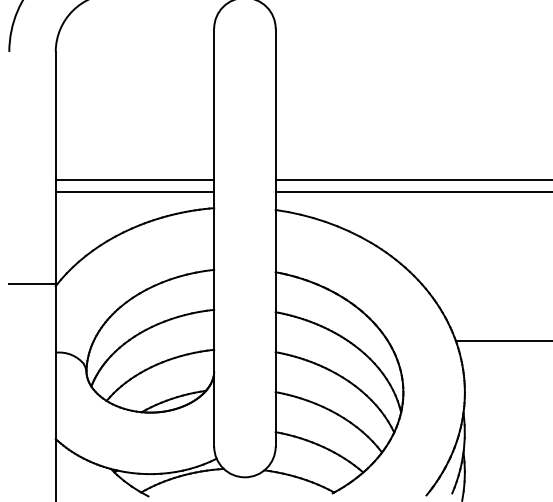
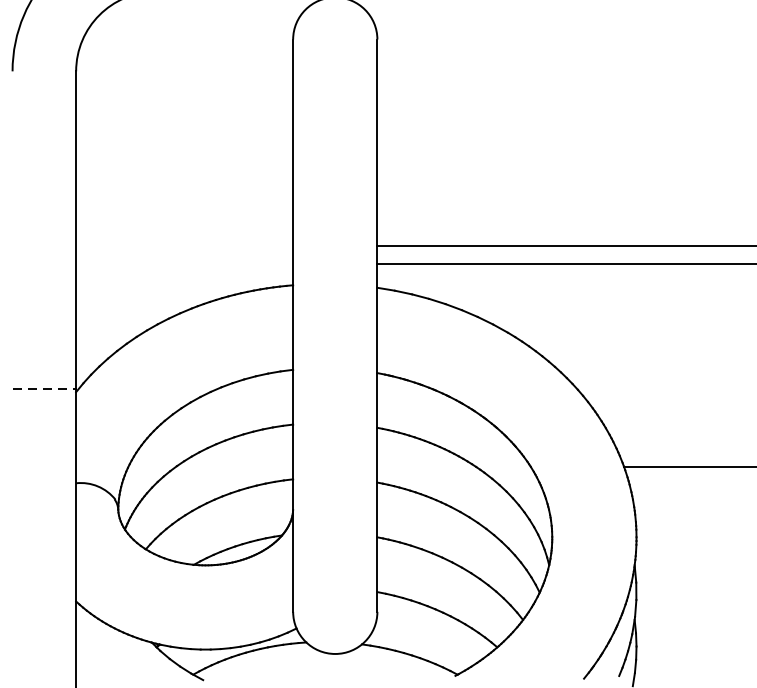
line: (134, 179) -> (184, 246), removed
line: (134, 192) -> (184, 263), removed
line: (33, 284) -> (45, 389), solid -> dashed

